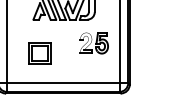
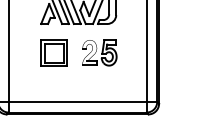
part: (93, 43) -> (98, 53), moved
part: (39, 53) -> (53, 53), moved

